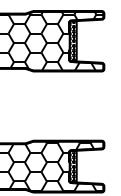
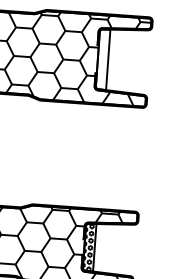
hatch: (72, 41) -> (101, 59), removed

